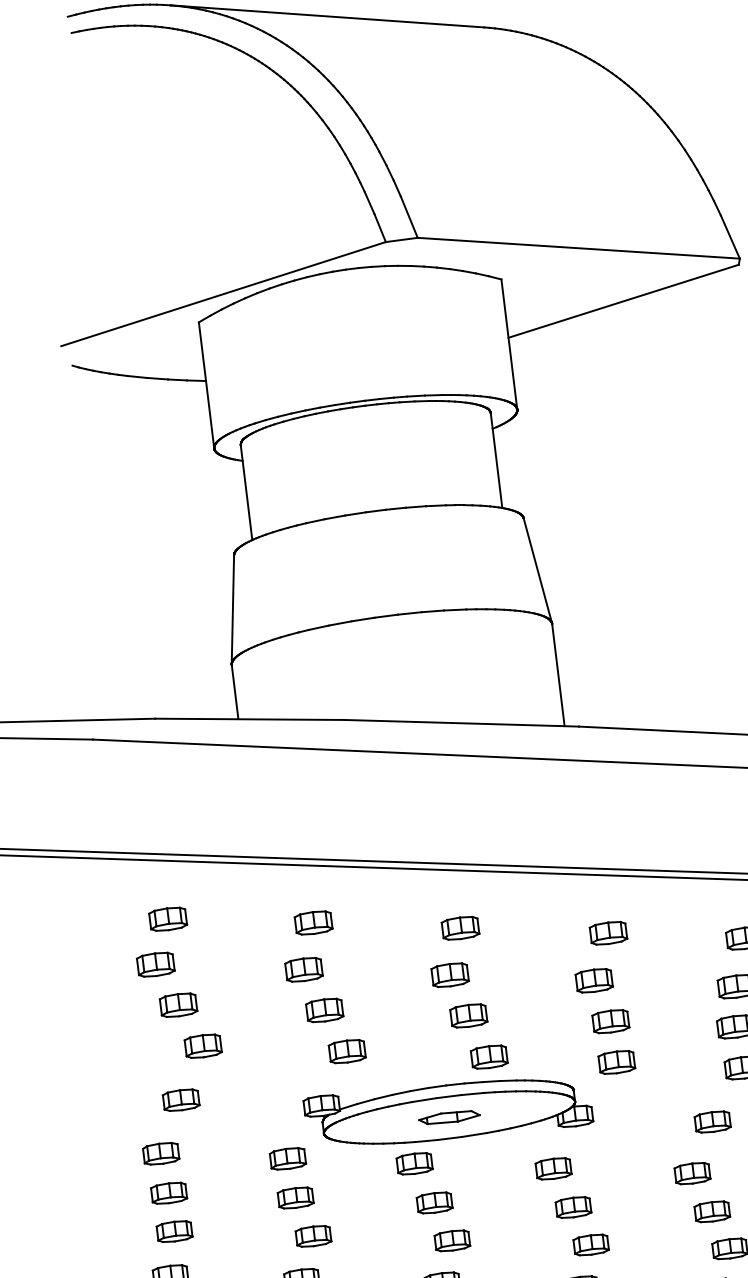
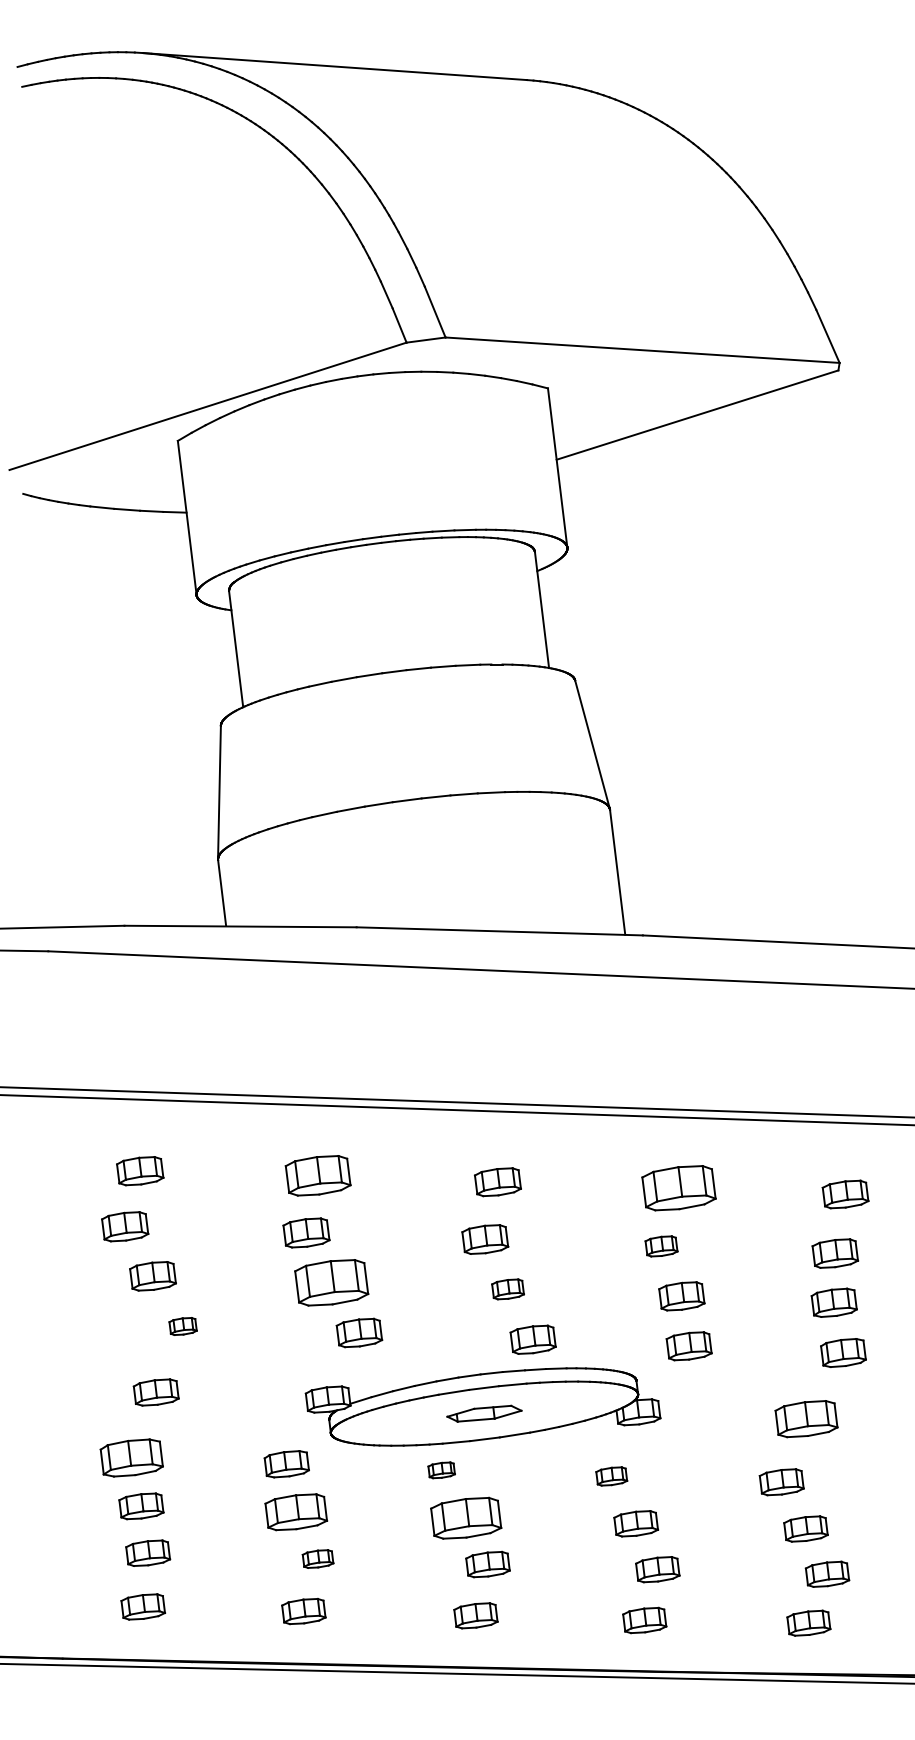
part: (313, 922) -> (318, 1175), size x1.4
part: (608, 933) -> (678, 1188), size x1.6
part: (594, 980) -> (661, 1246), size x0.7
part: (324, 1010) -> (331, 1282), size x1.6
part: (468, 1016) -> (507, 1289), size x0.7
part: (202, 1046) -> (182, 1326), size x0.6
part: (712, 1122) -> (806, 1419), size x1.4
part: (161, 1153) -> (131, 1457), size x1.4
part: (414, 1163) -> (441, 1470), size x0.6
part: (553, 1168) -> (611, 1476), size x0.7
part: (295, 1197) -> (296, 1511), size x1.4
part: (434, 1202) -> (466, 1517), size x1.6
part: (313, 1235) -> (317, 1558), size x0.7

